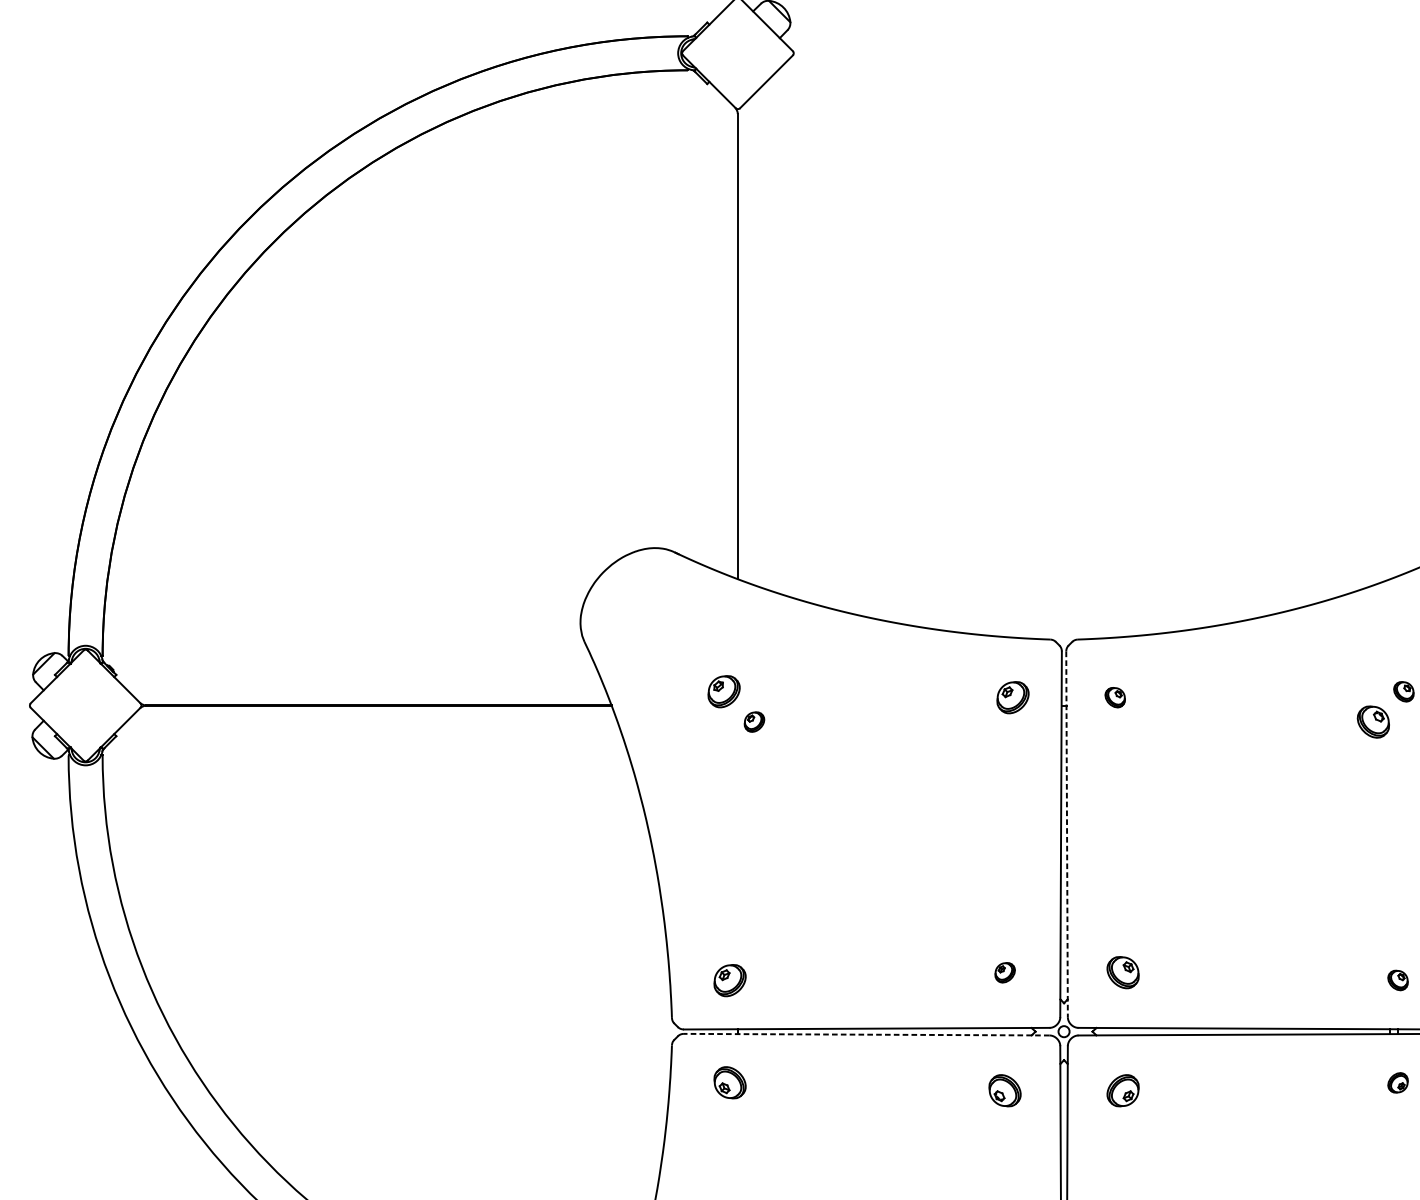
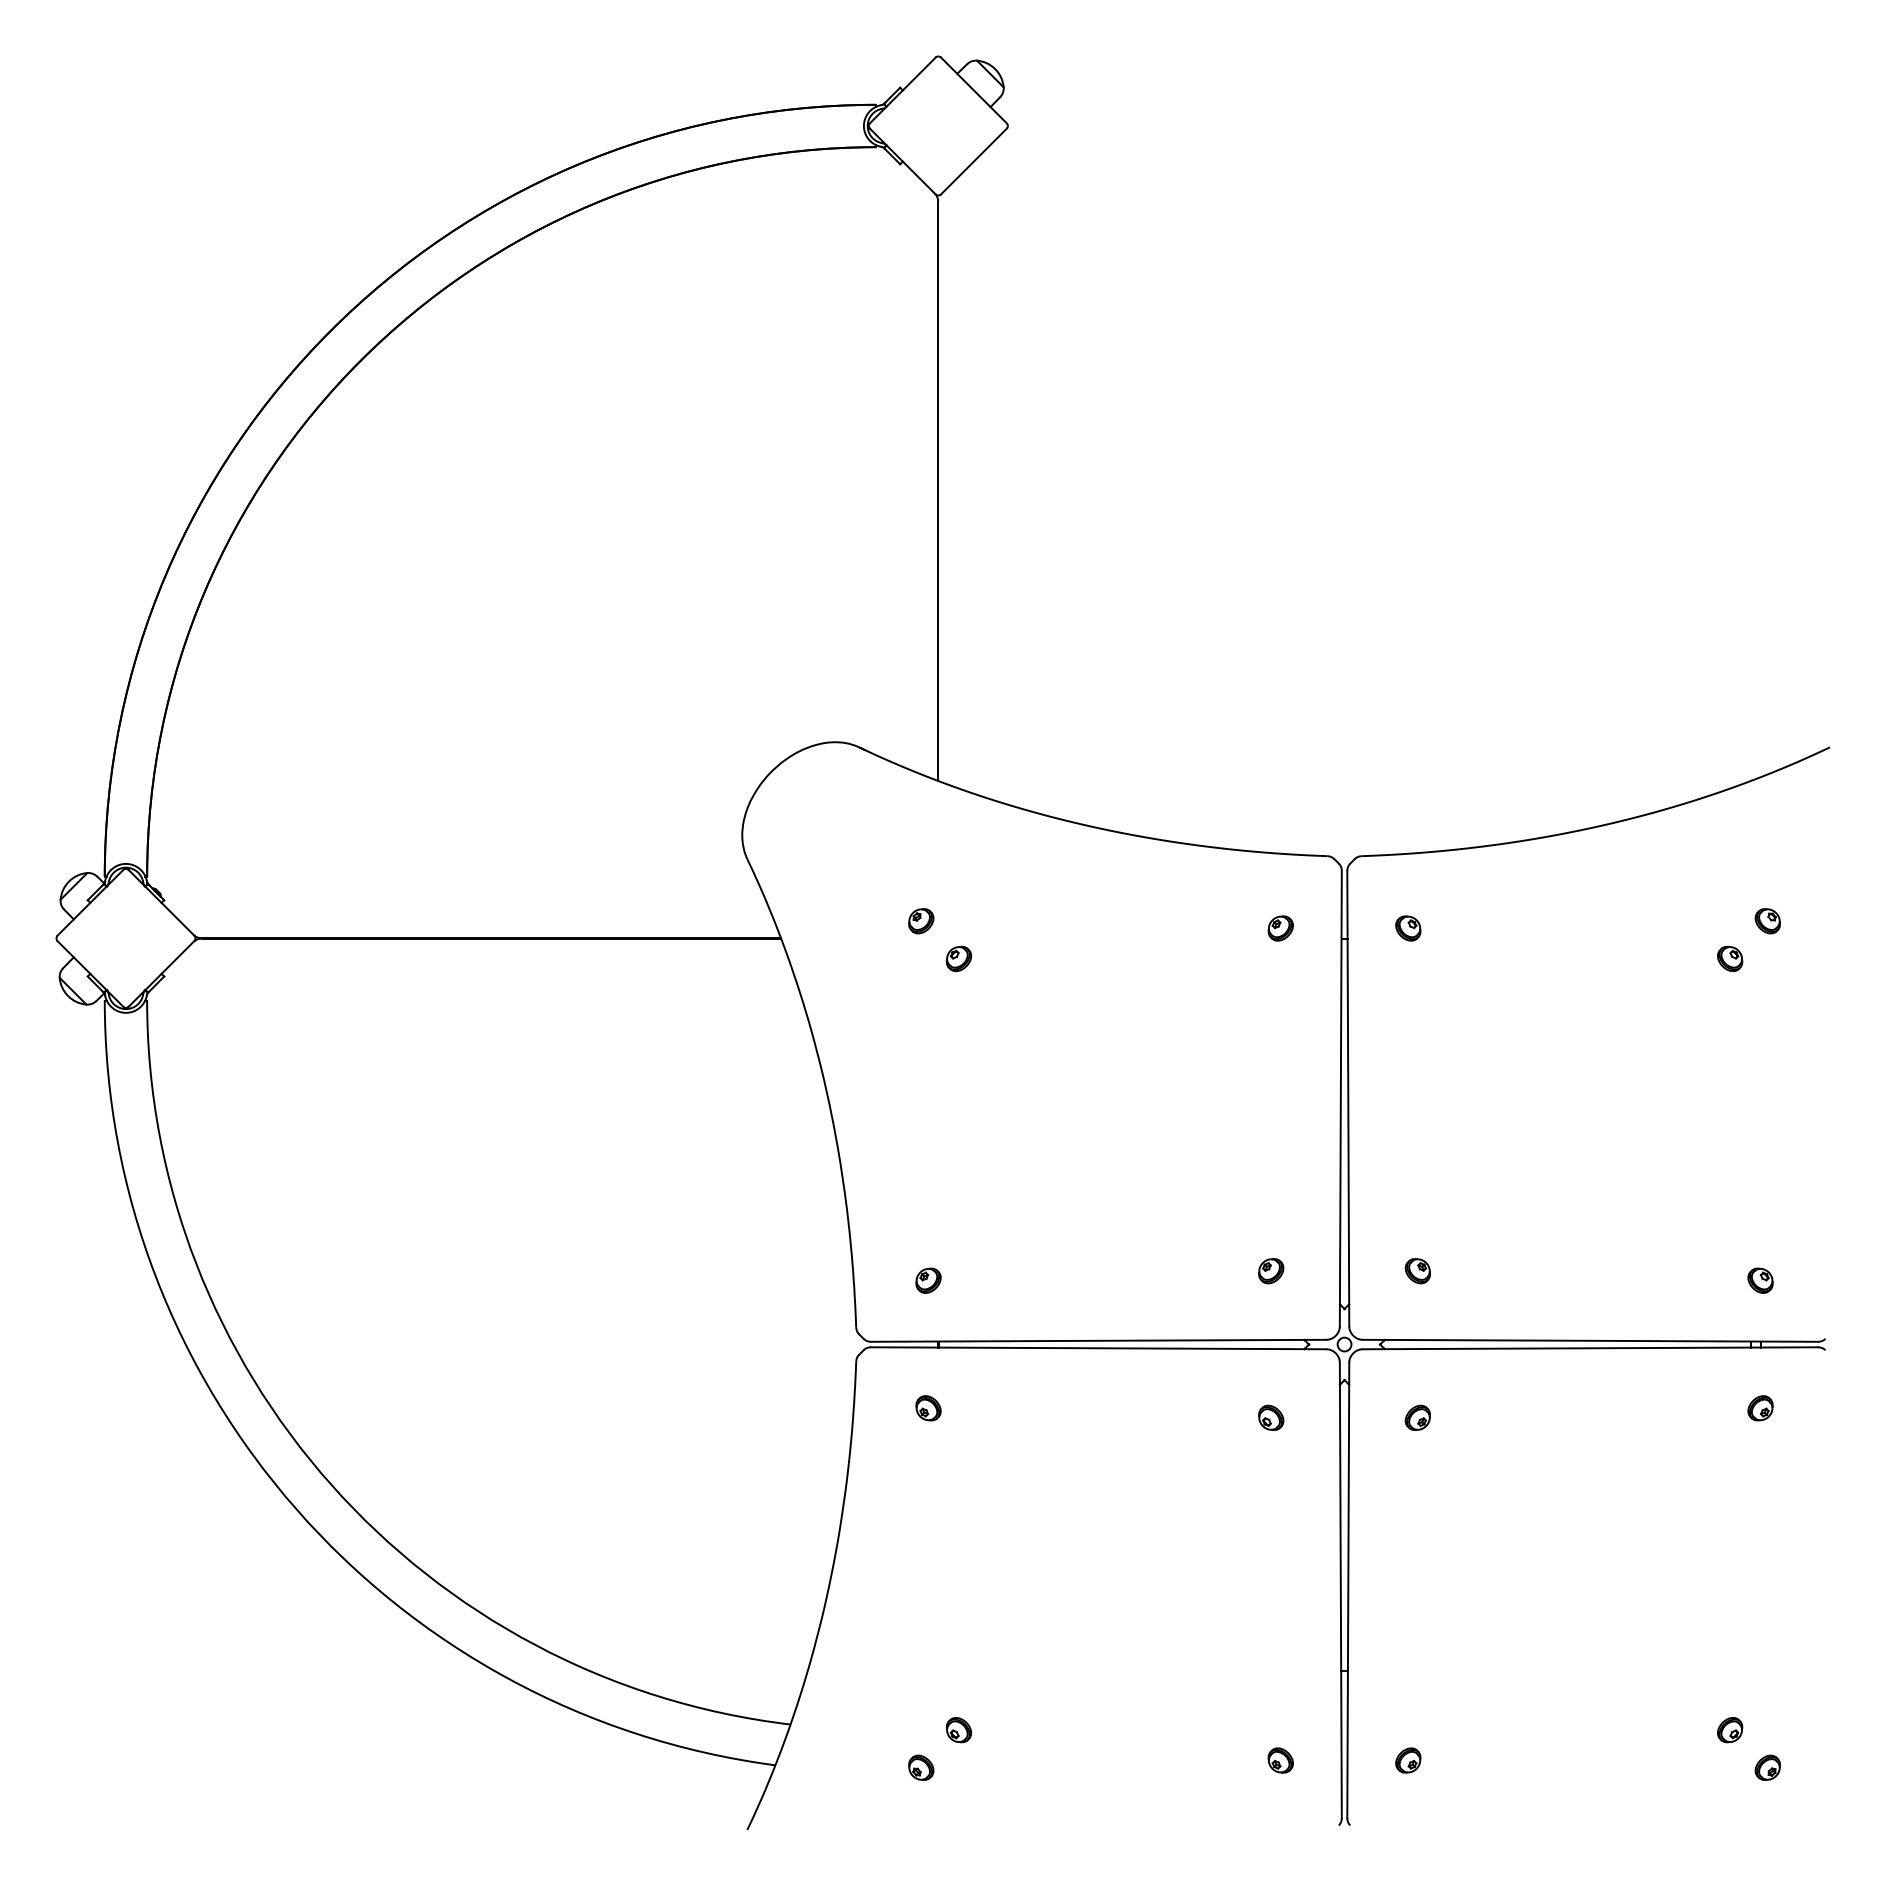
part: (724, 692) -> (921, 921), size x0.62
part: (1012, 697) -> (1280, 928), size x0.62
part: (1373, 721) -> (1730, 958), size x0.62
line: (1067, 834) -> (1348, 1098), dashed -> solid
part: (1122, 973) -> (1417, 1271), size x0.62
part: (730, 980) -> (928, 1280), size x0.62
line: (866, 1034) -> (1098, 1348), dashed -> solid
part: (730, 1083) -> (928, 1408), size x0.62
part: (1005, 1090) -> (1271, 1417), size x0.62
part: (1122, 1090) -> (1417, 1417), size x0.62

